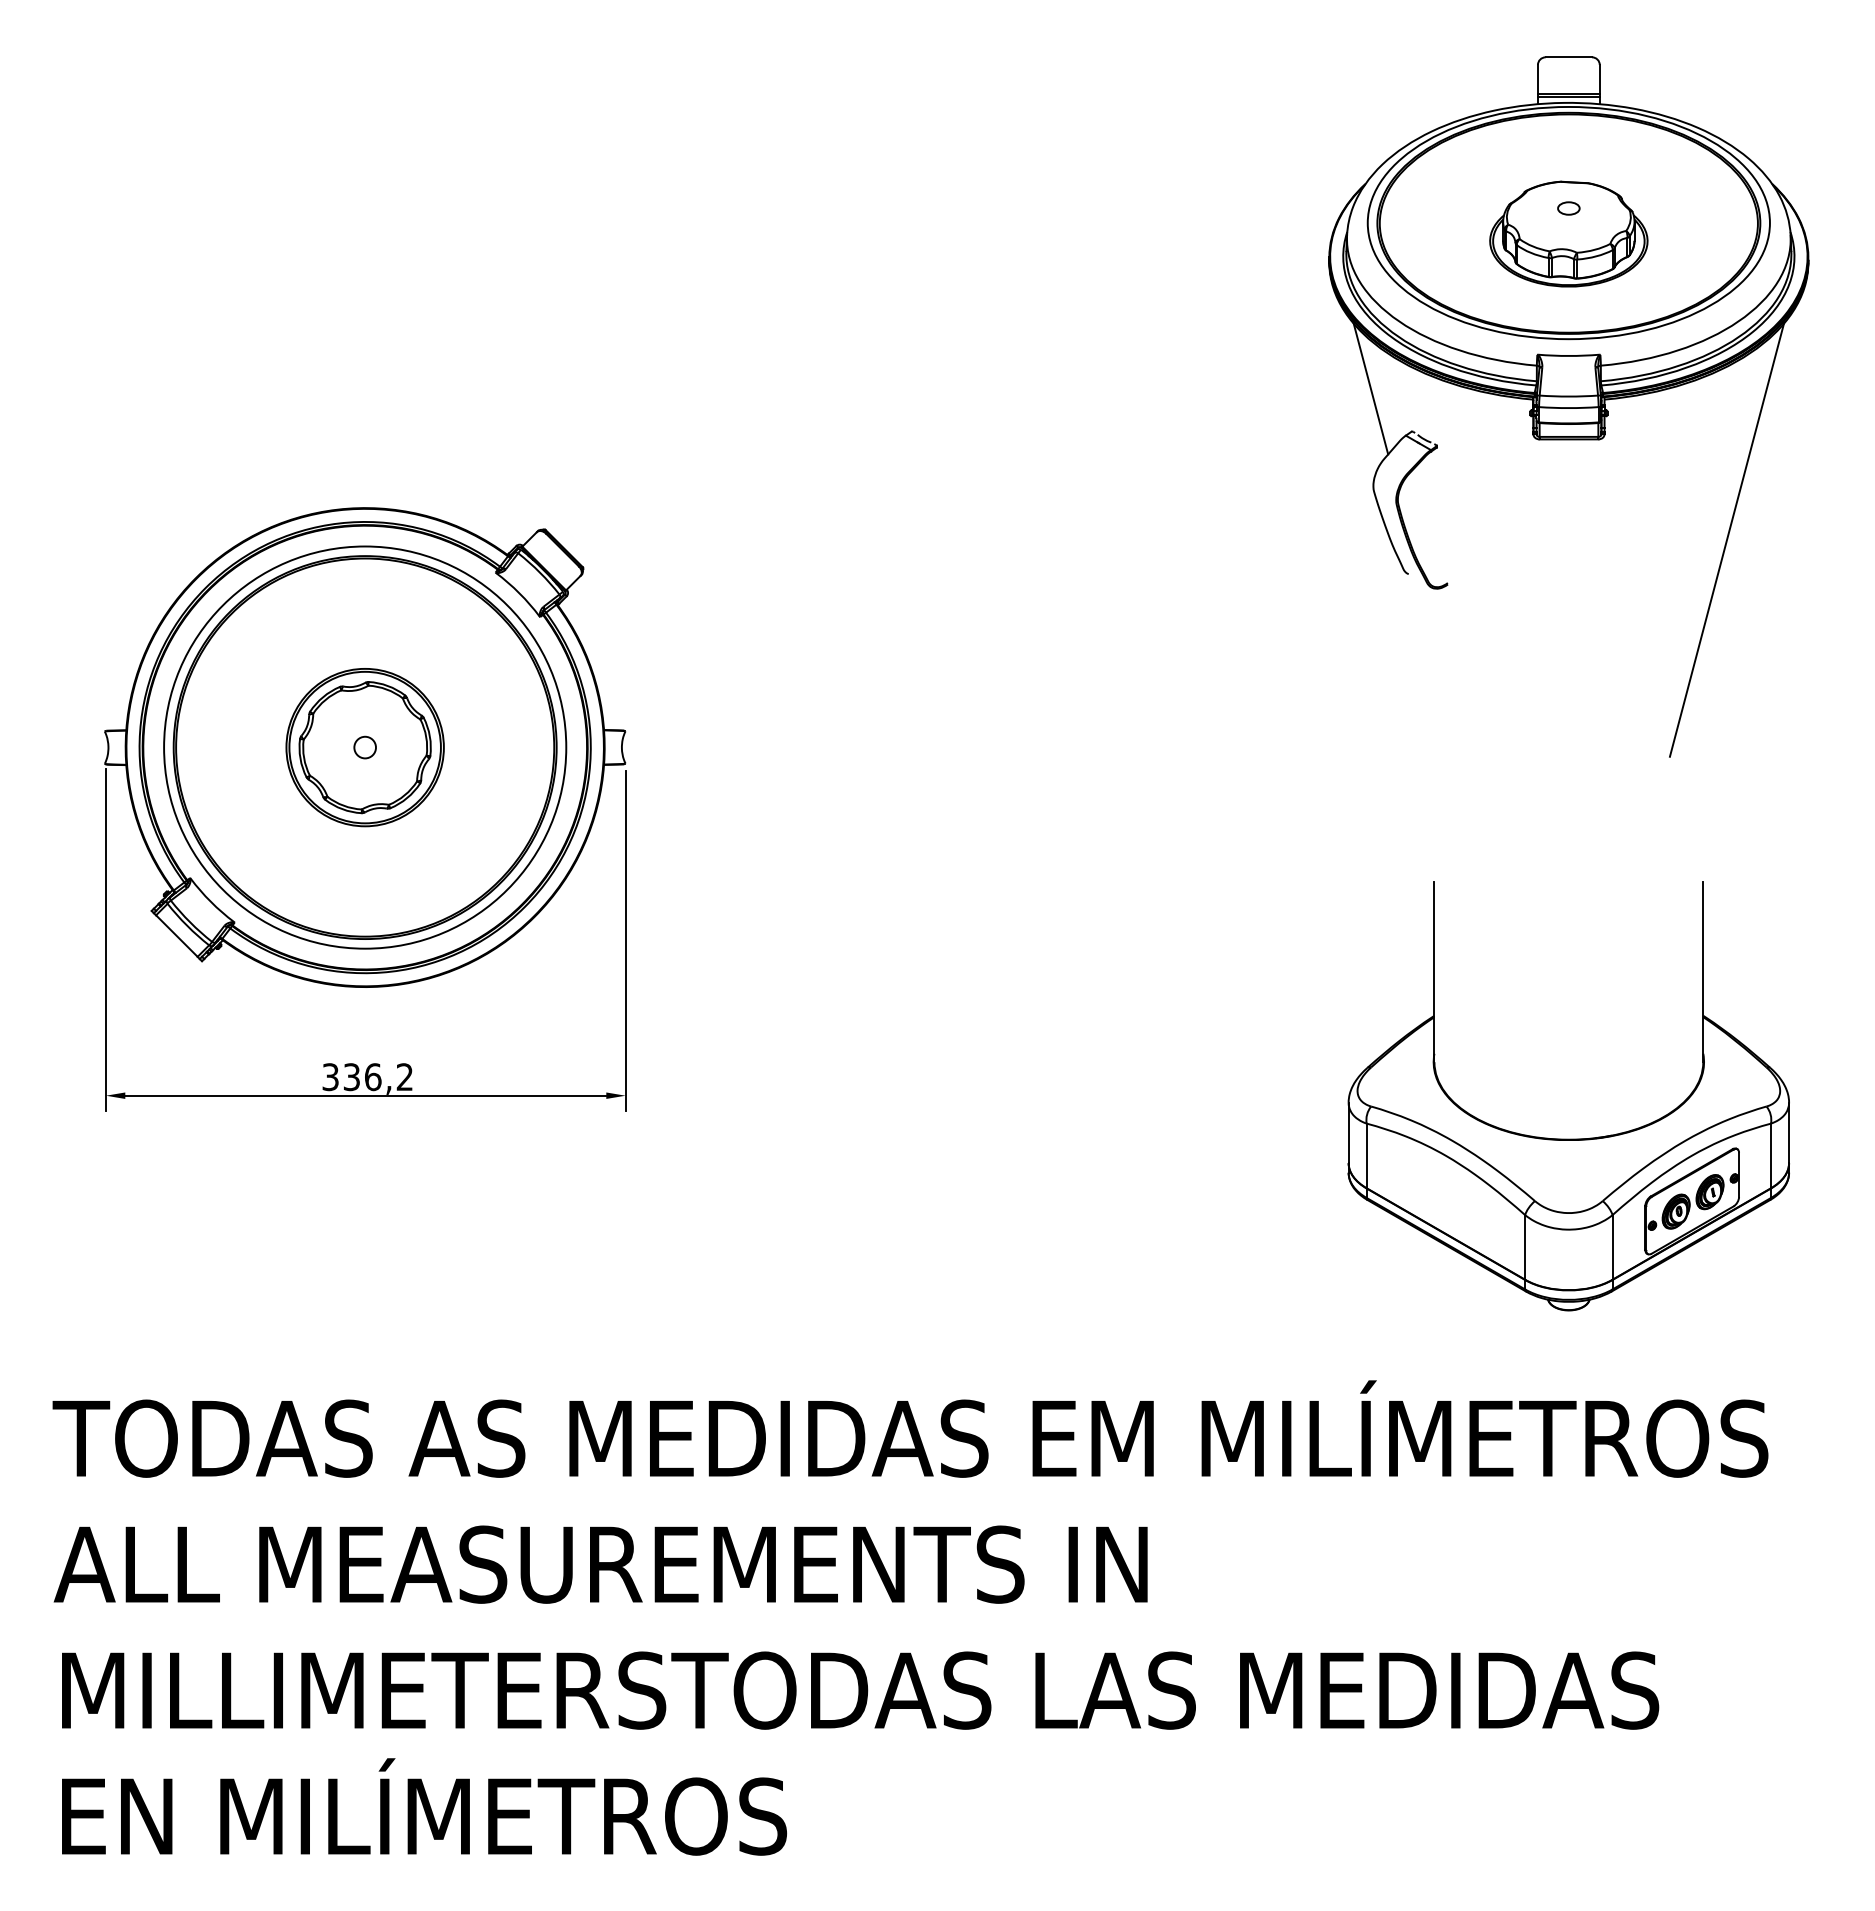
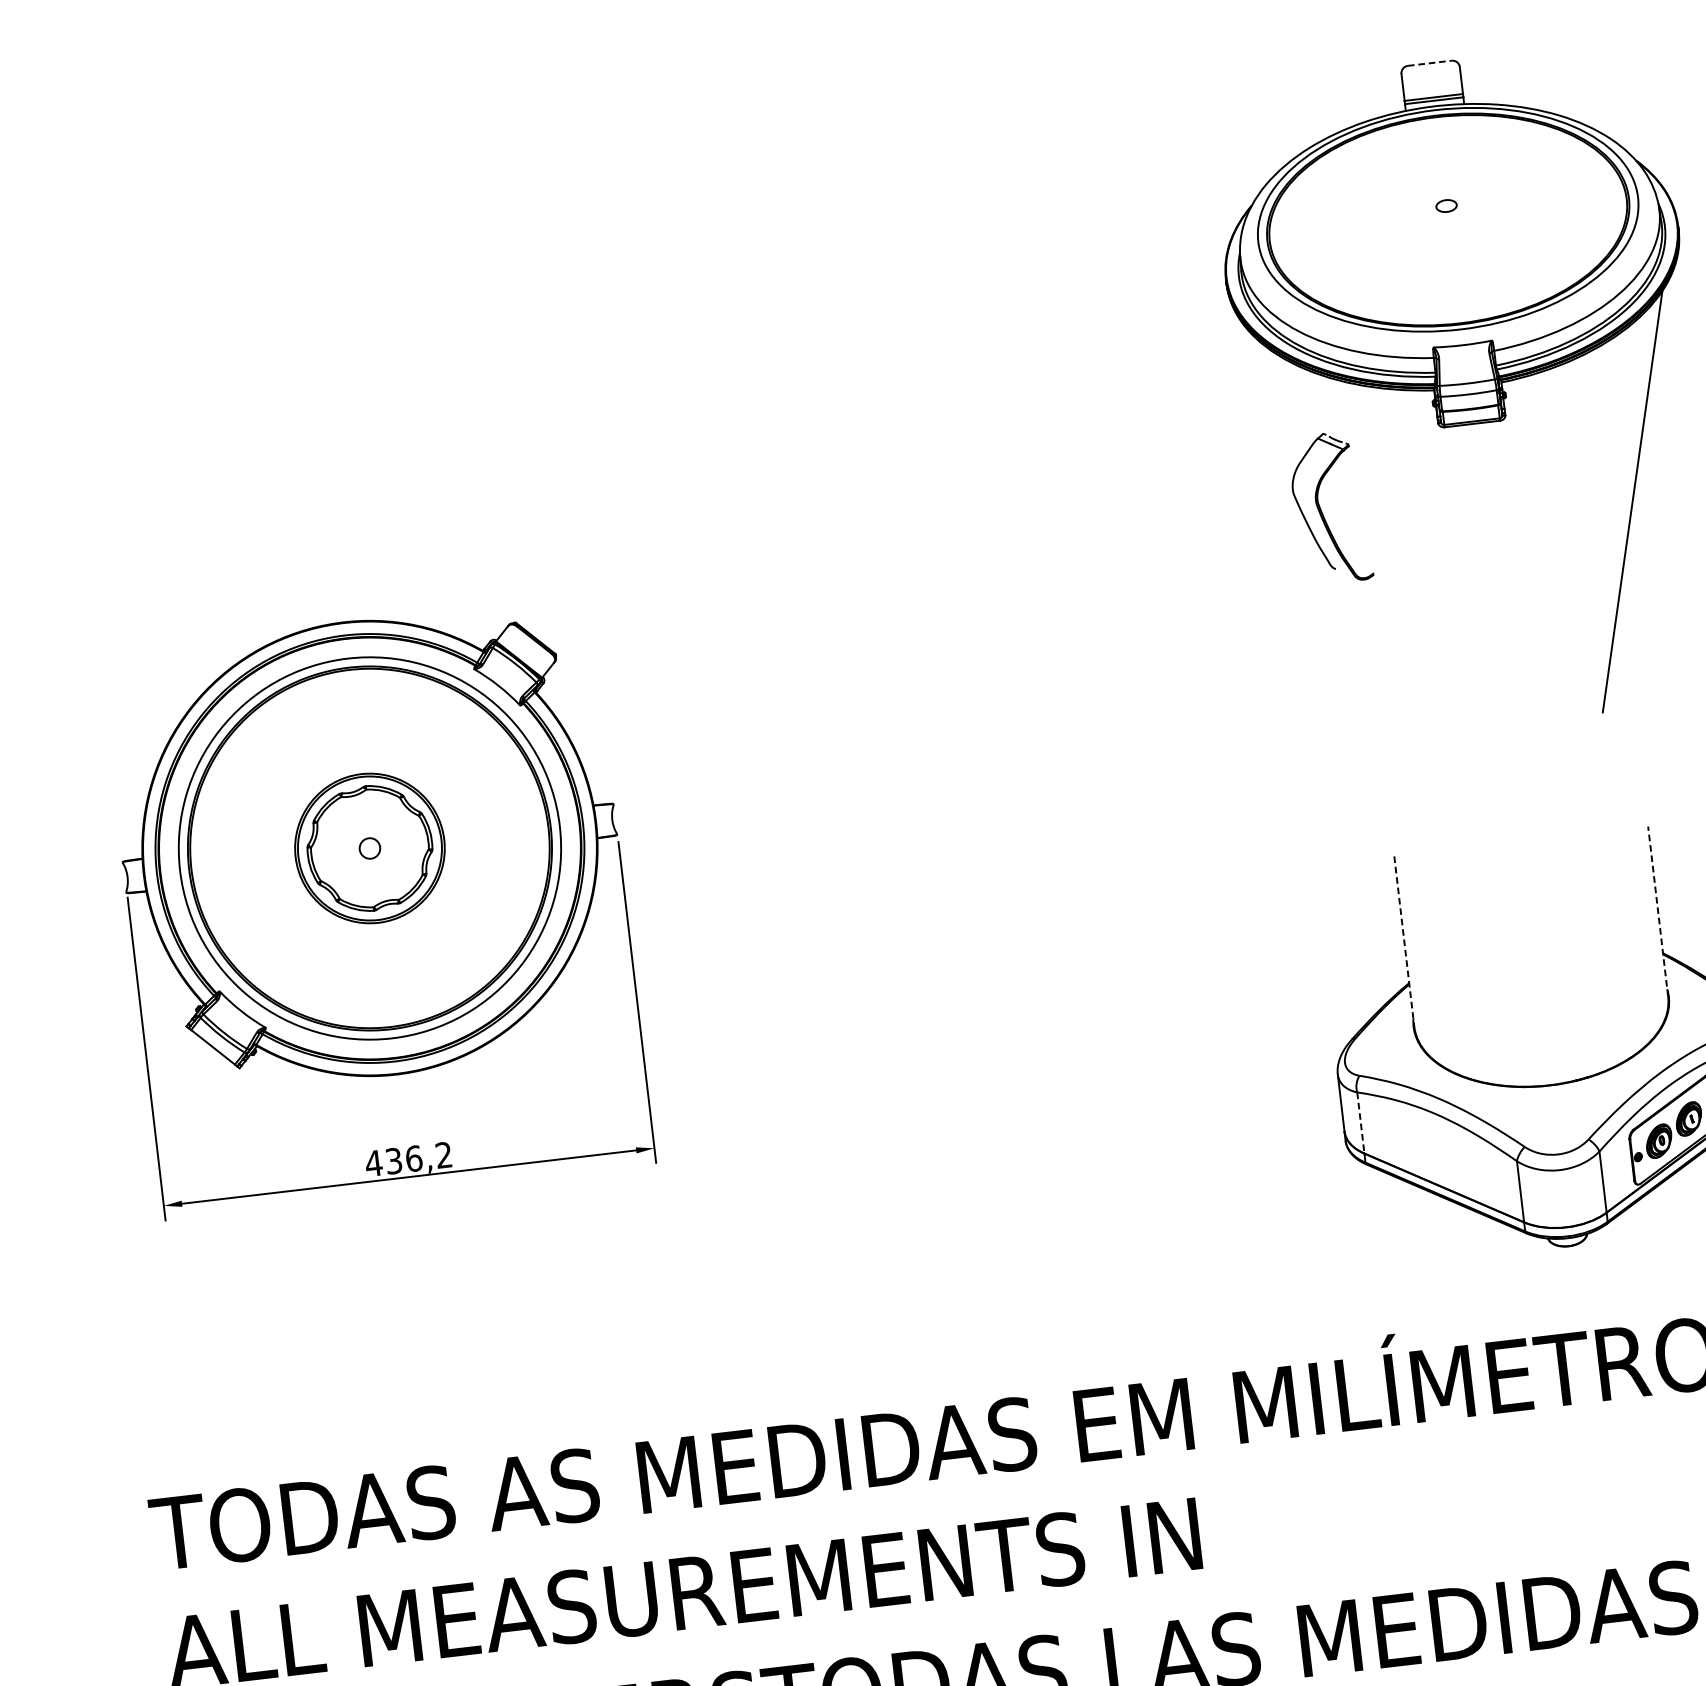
line: (1569, 57) -> (1430, 63), solid -> dashed
part: (1568, 233) -> (1449, 229), removed
line: (1370, 388) -> (1279, 397), removed
line: (1703, 971) -> (1658, 911), solid -> dashed
line: (1434, 972) -> (1404, 942), solid -> dashed
text: (330, 1077) -> (373, 1163), 336,2 -> 436,2
line: (1366, 1156) -> (1360, 1123), solid -> dashed

